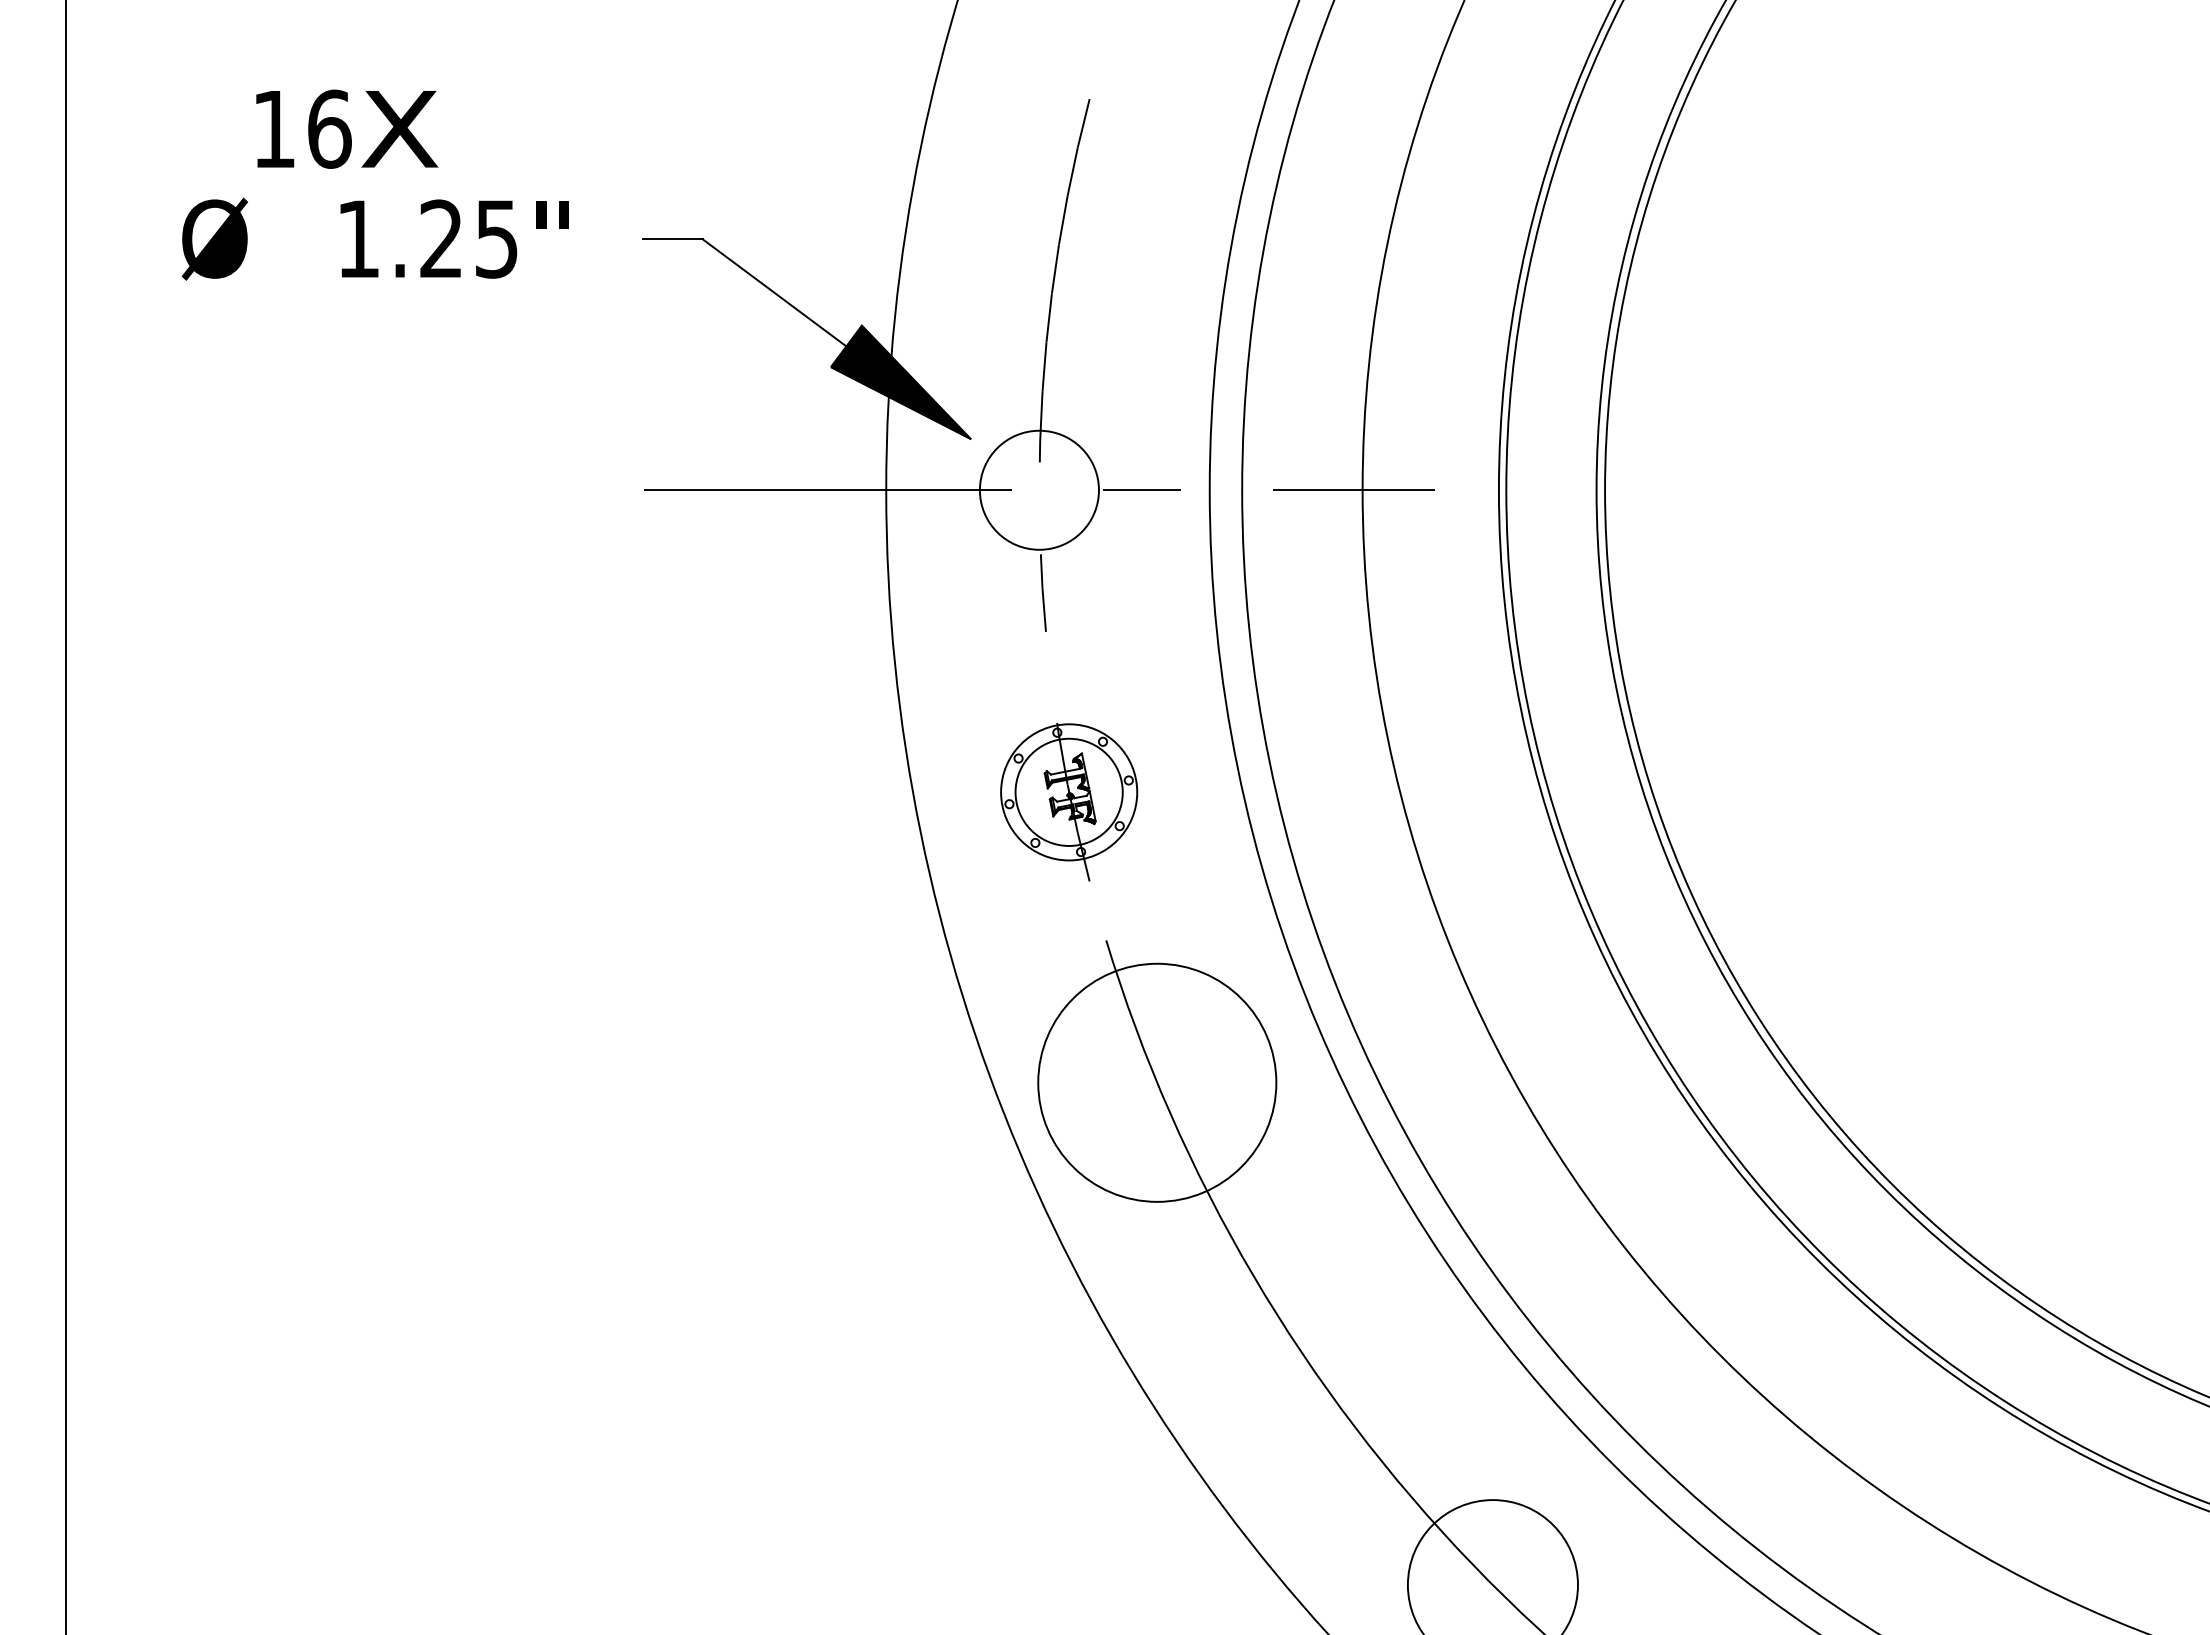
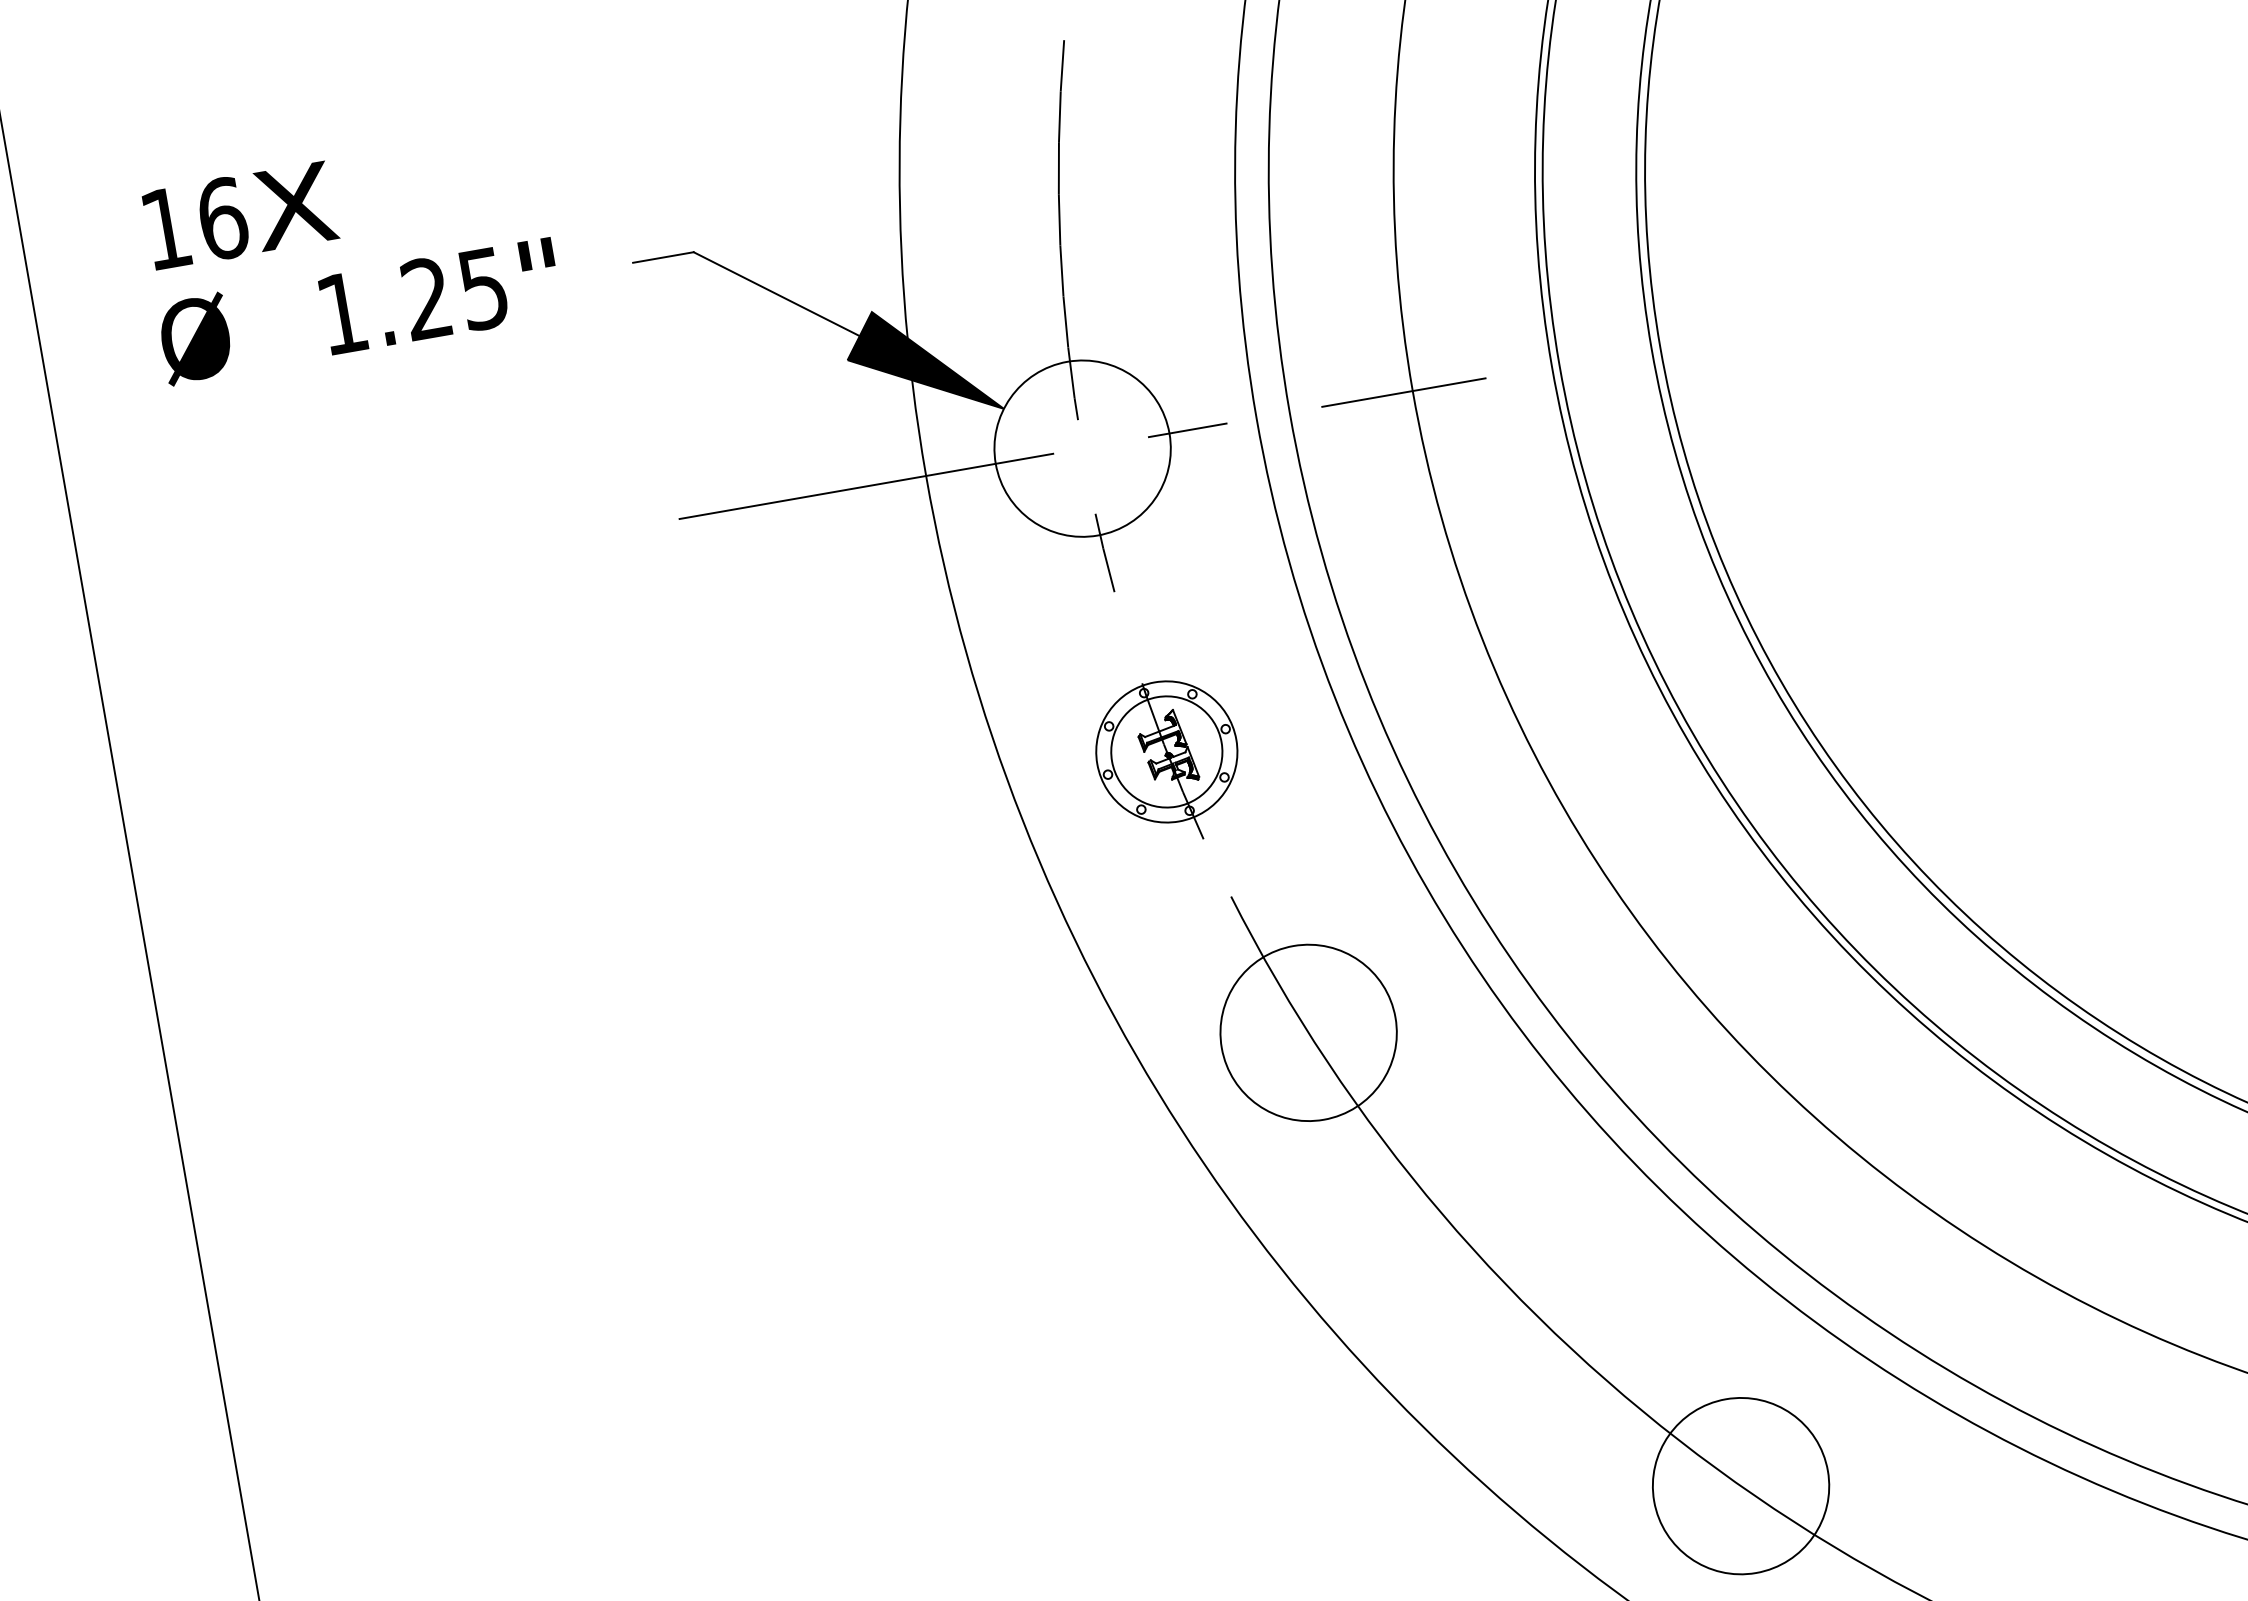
text: (347, 128) -> (240, 214), moved
circle: (1039, 490) -> (1082, 448), size x1.43
circle: (1157, 1082) -> (1308, 1032), size x0.71

